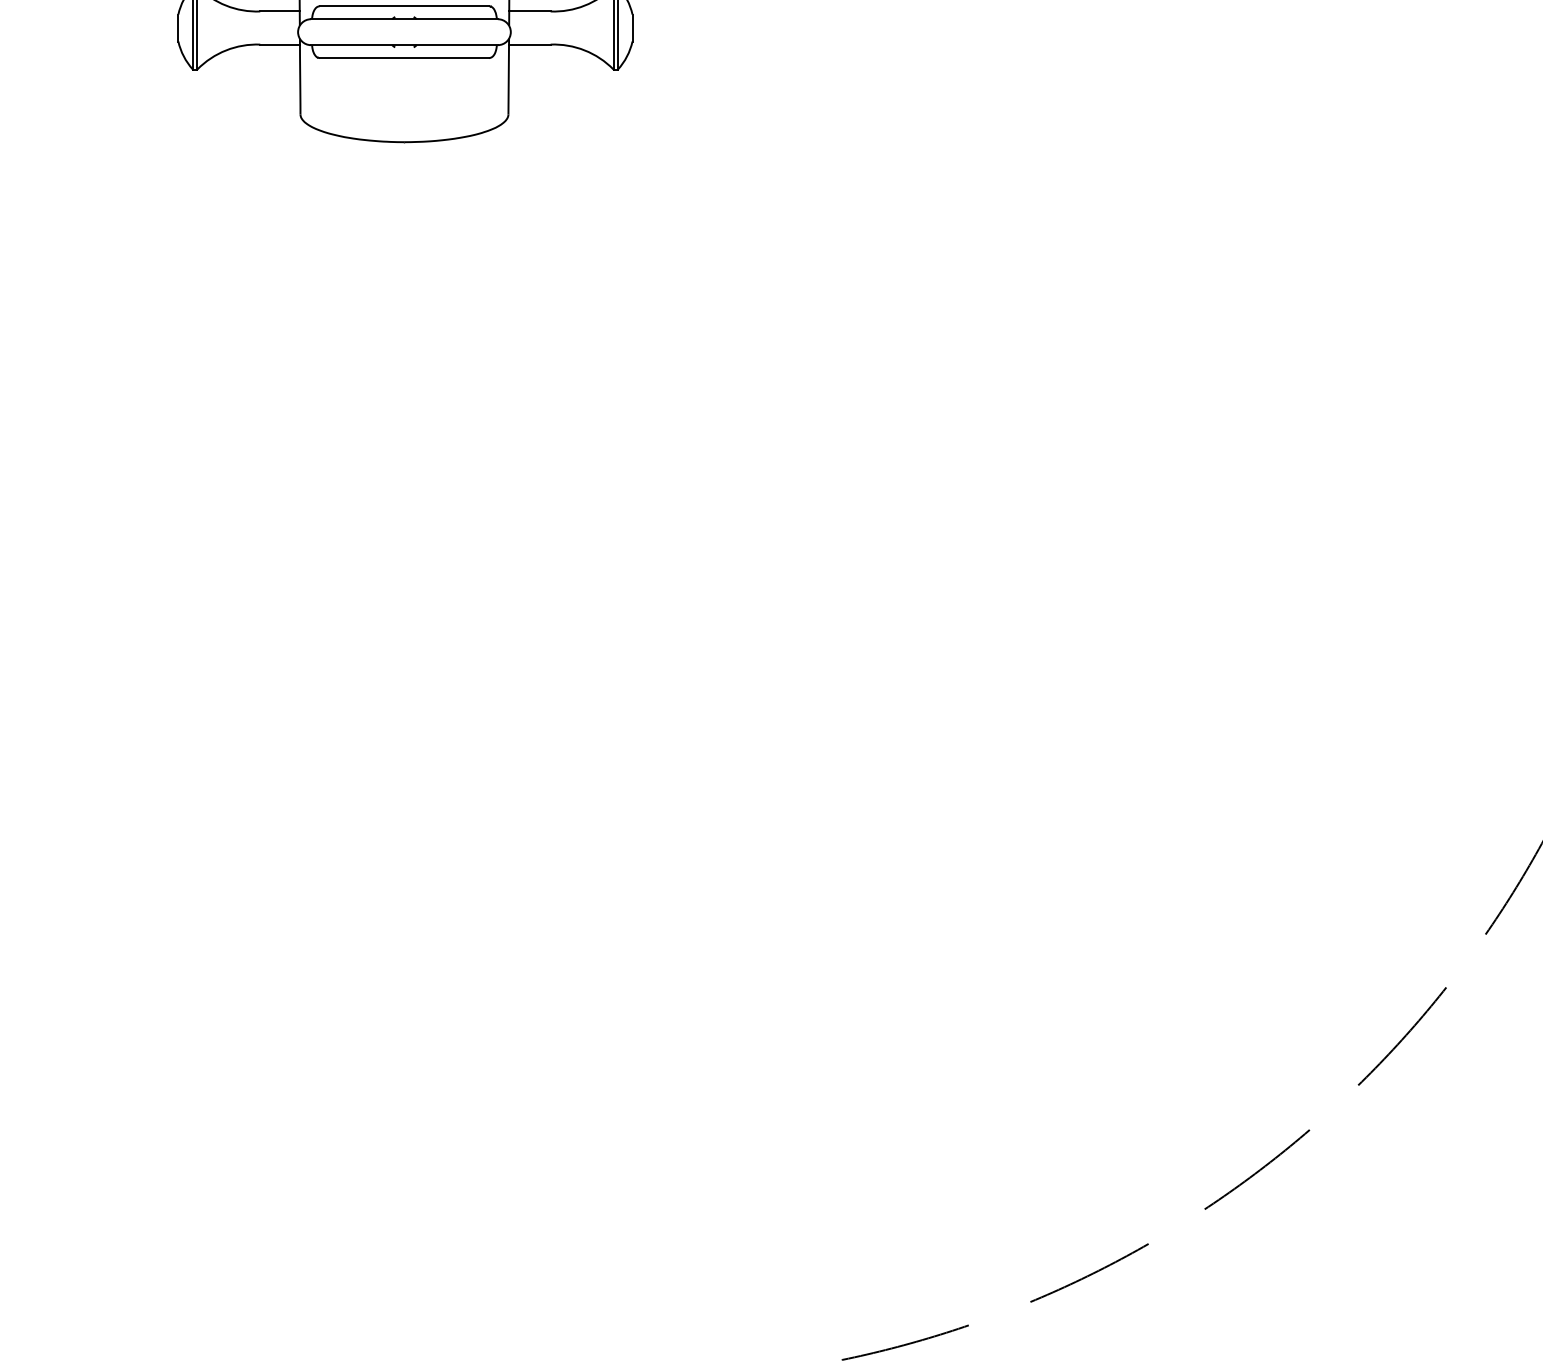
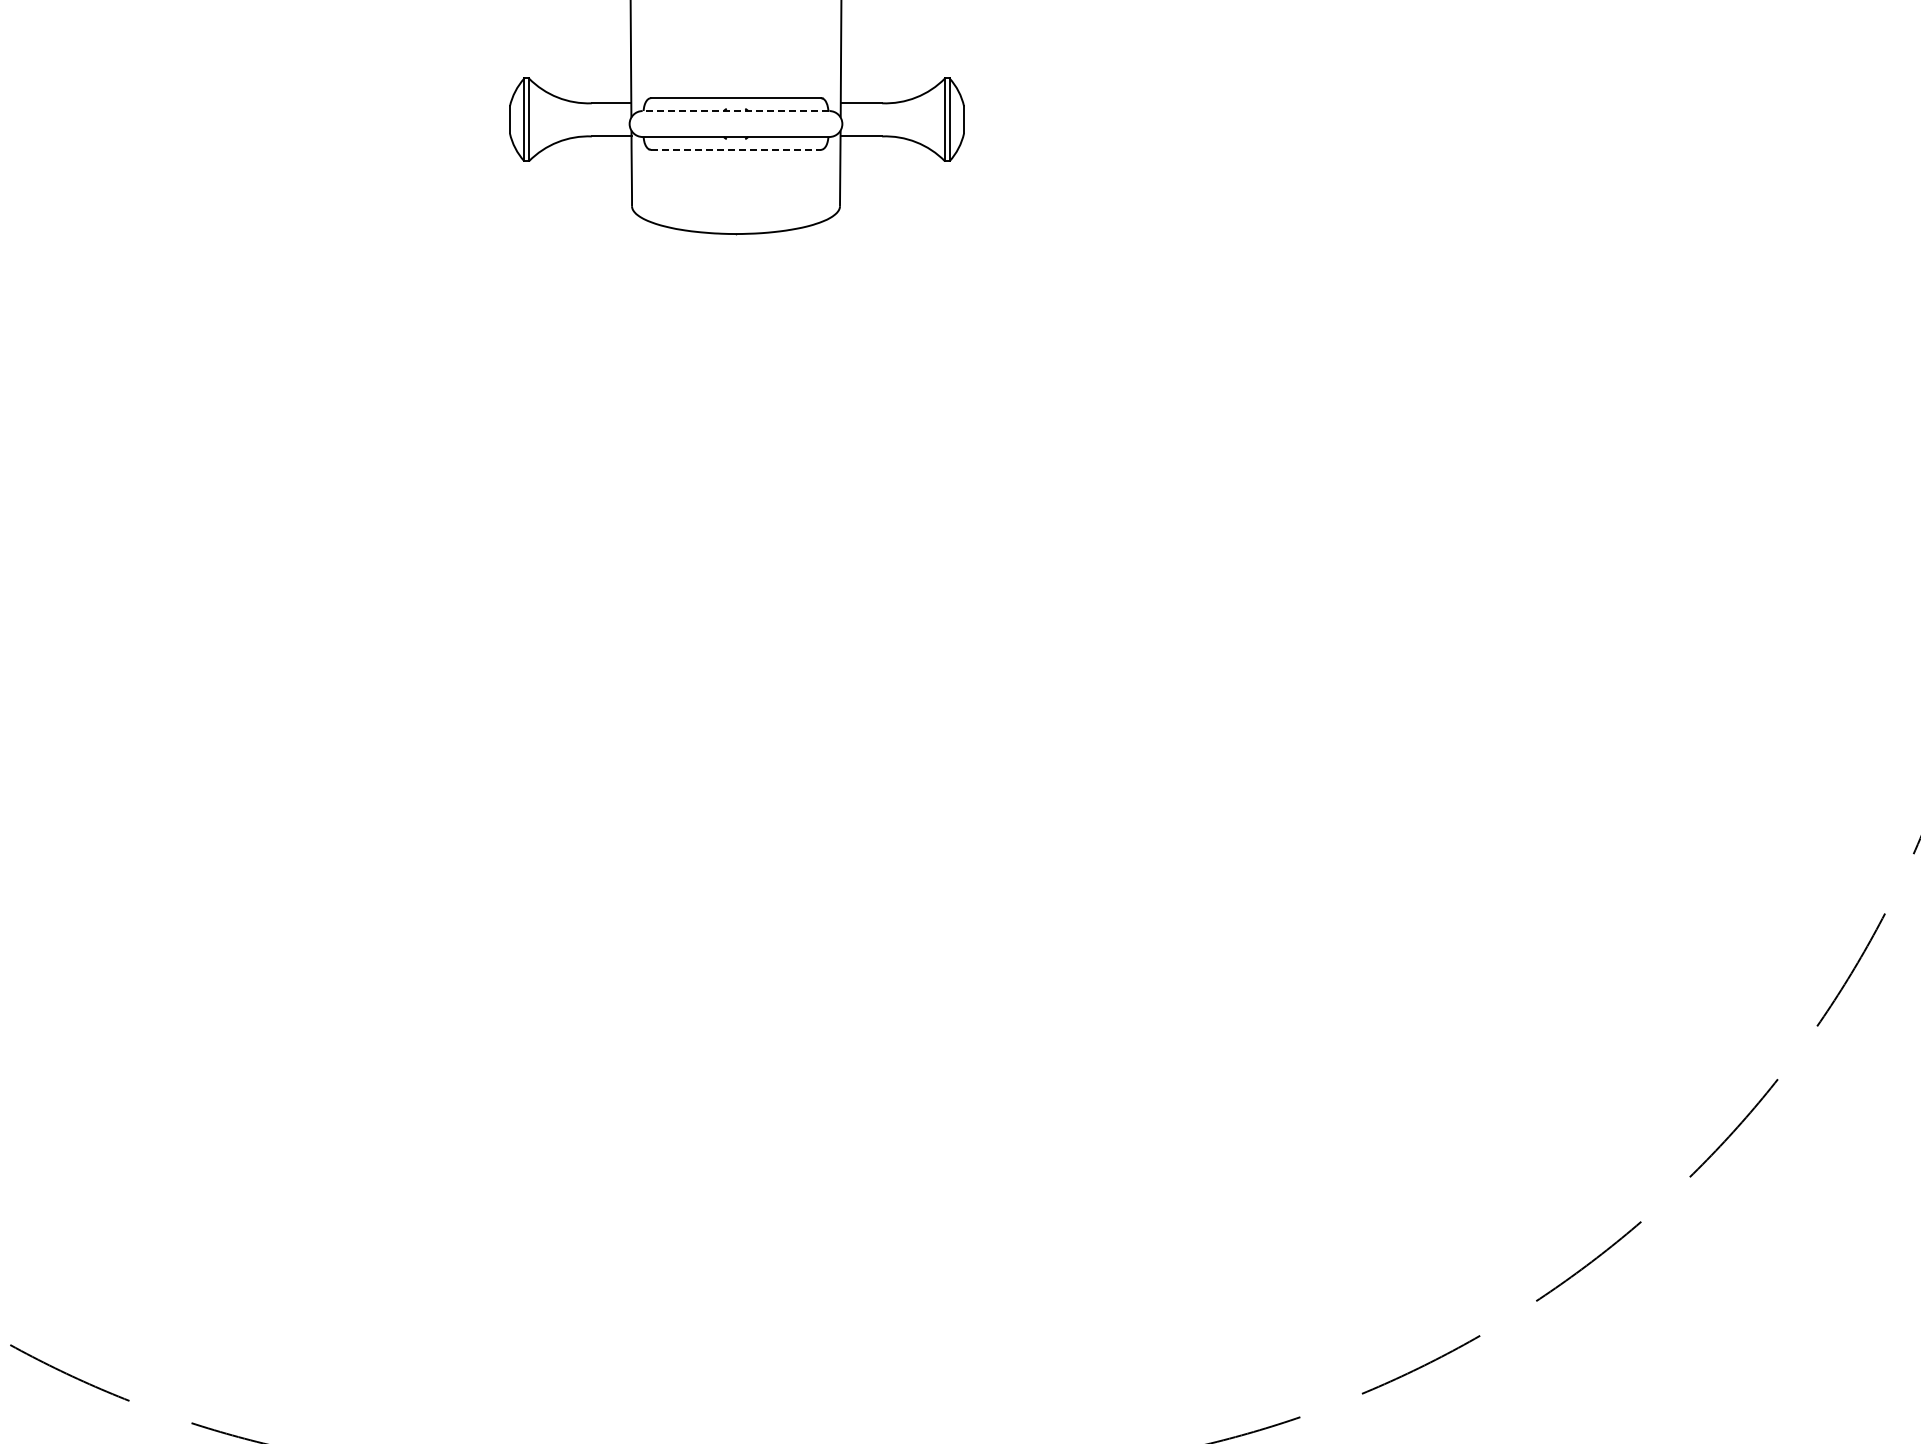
line: (403, 19) -> (735, 111), solid -> dashed
line: (404, 57) -> (736, 149), solid -> dashed

